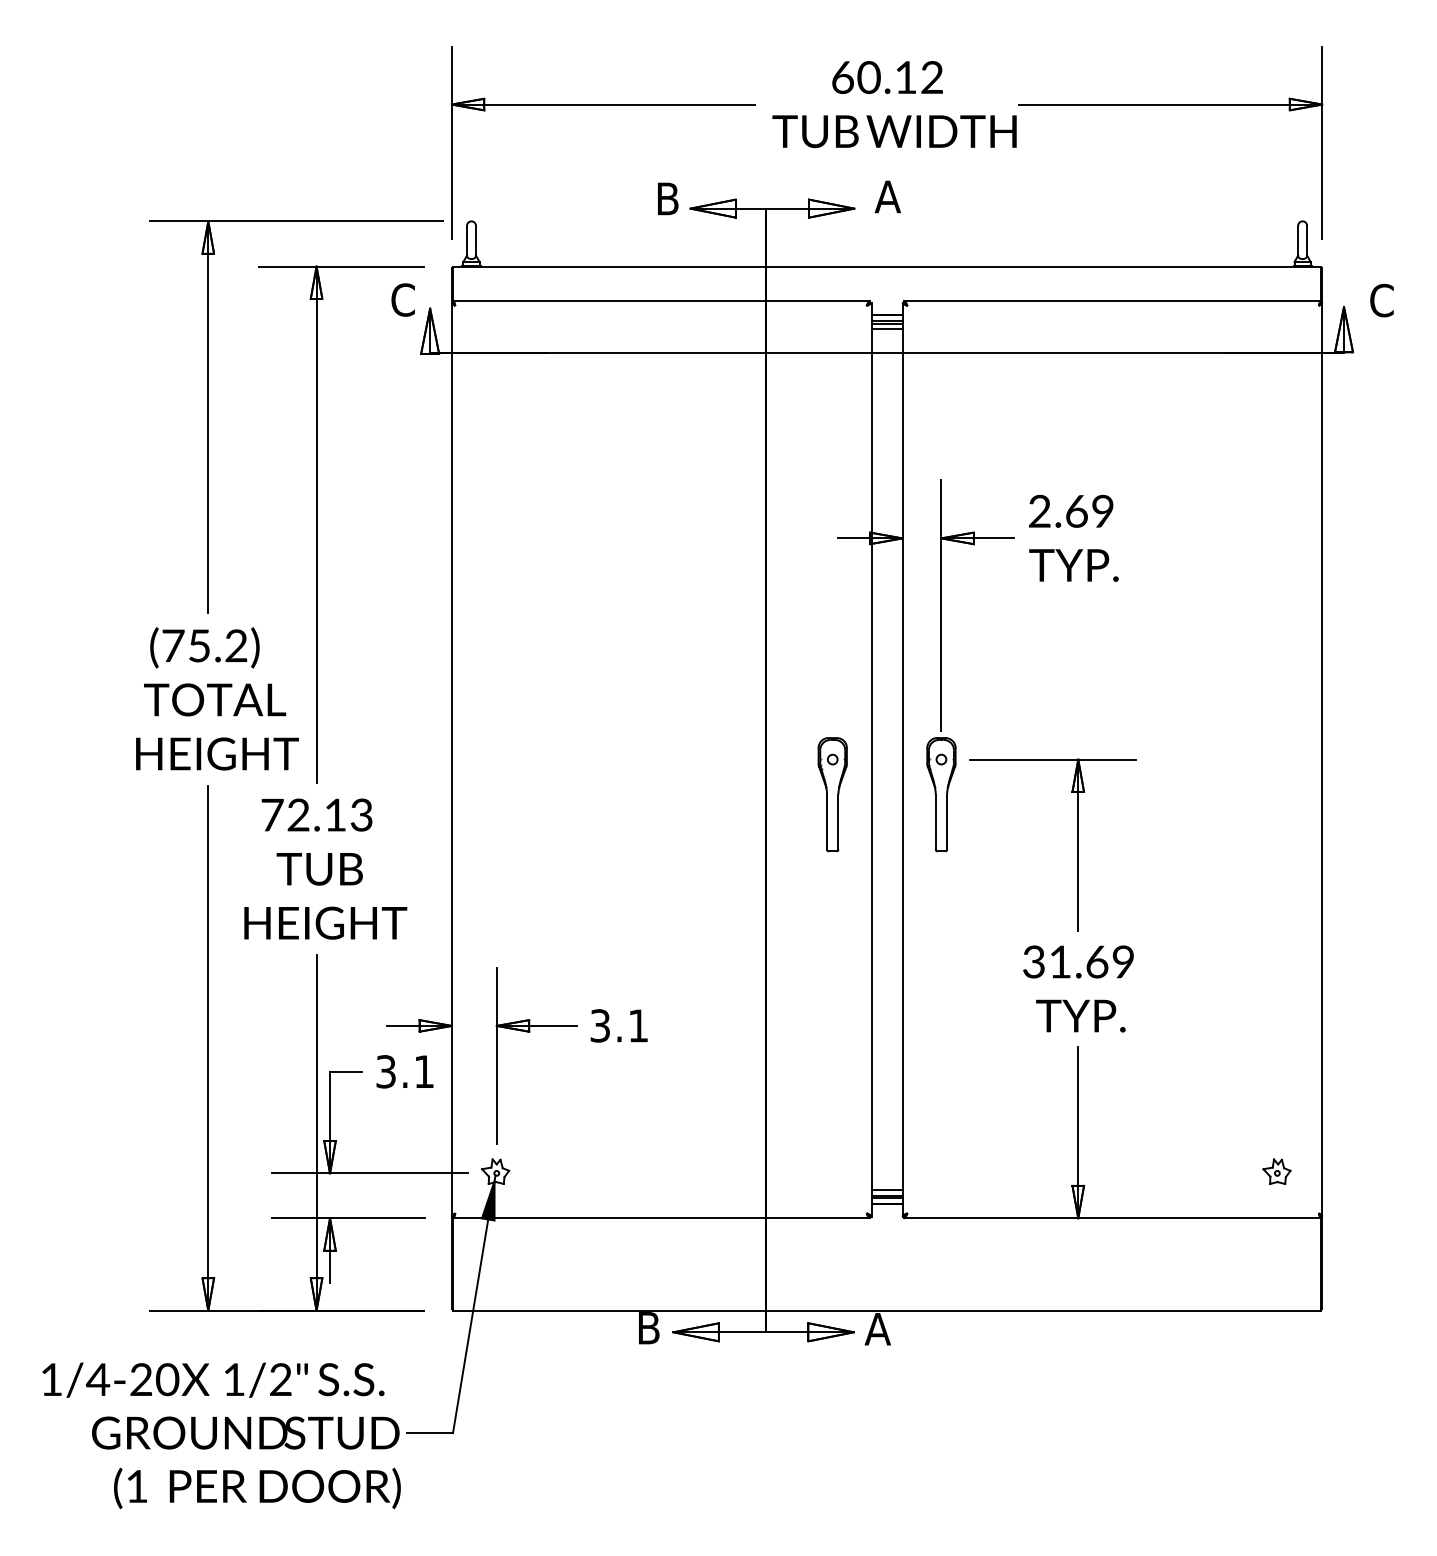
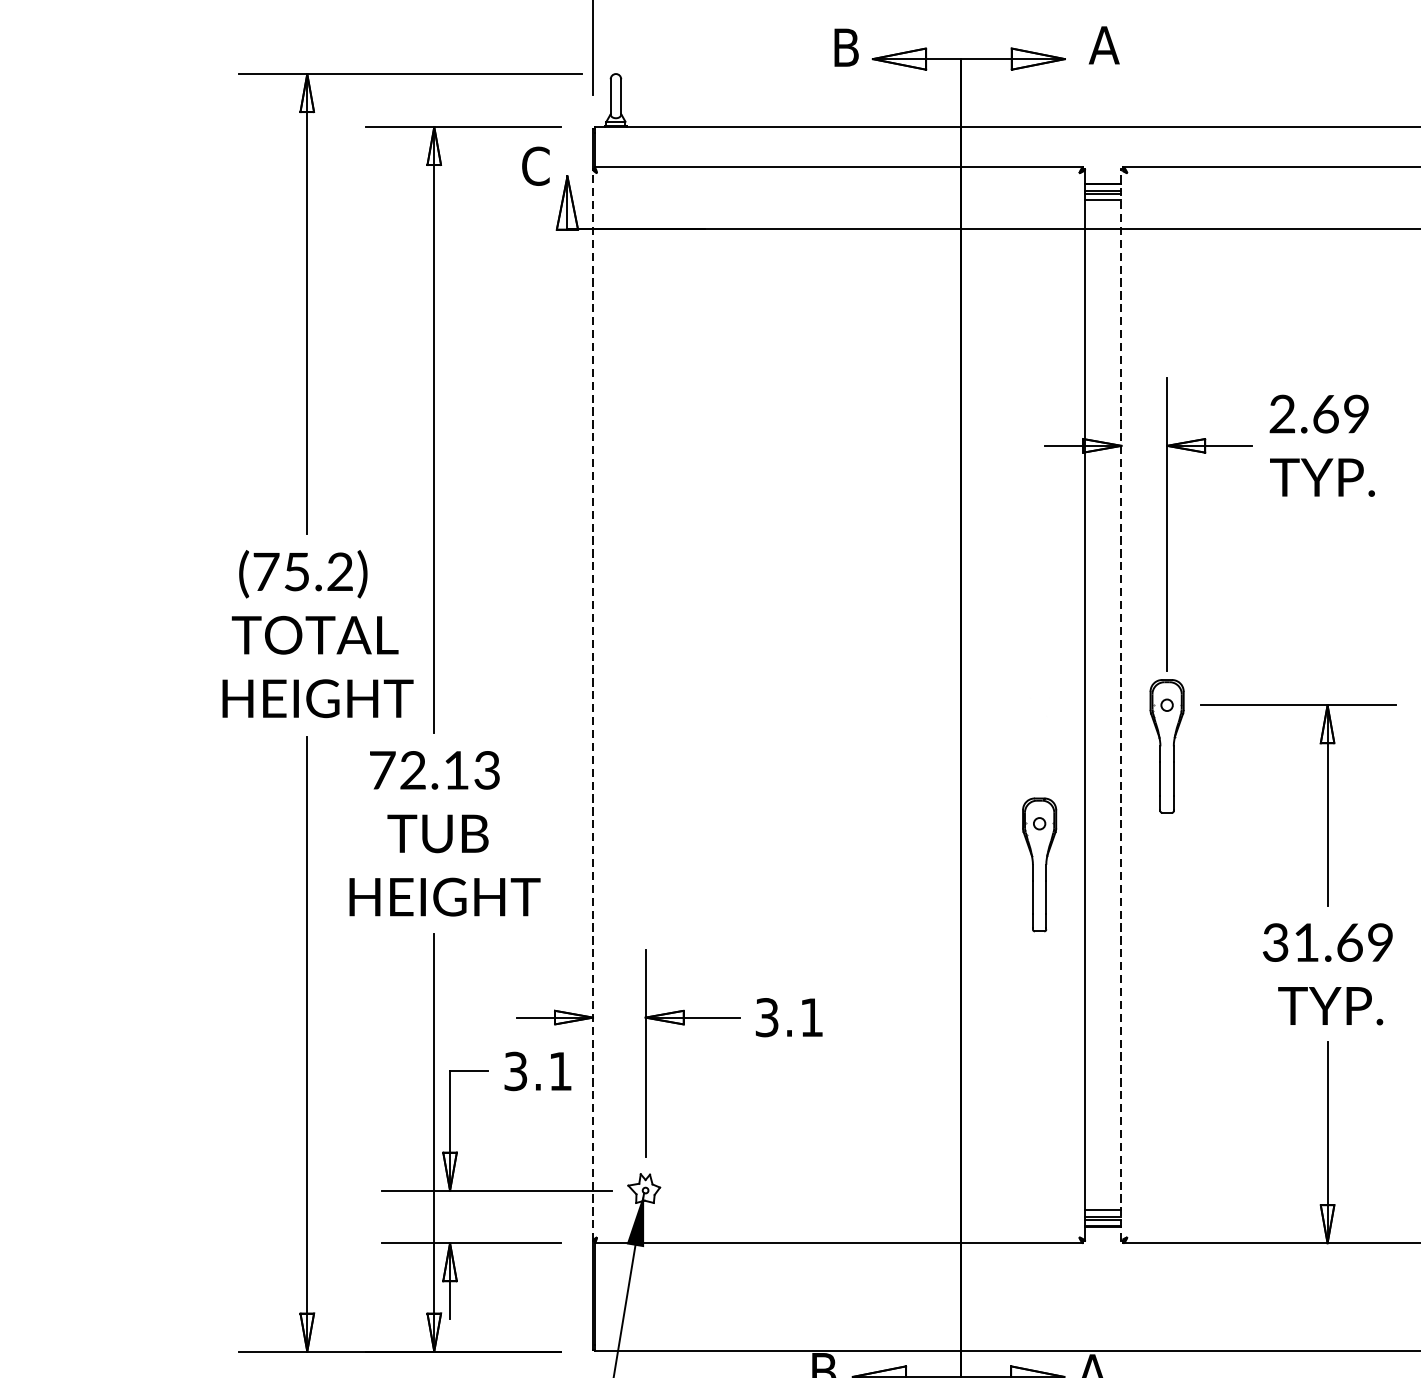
line: (451, 759) -> (592, 705), solid -> dashed
line: (902, 759) -> (1121, 705), solid -> dashed
part: (832, 794) -> (1039, 864), moved

